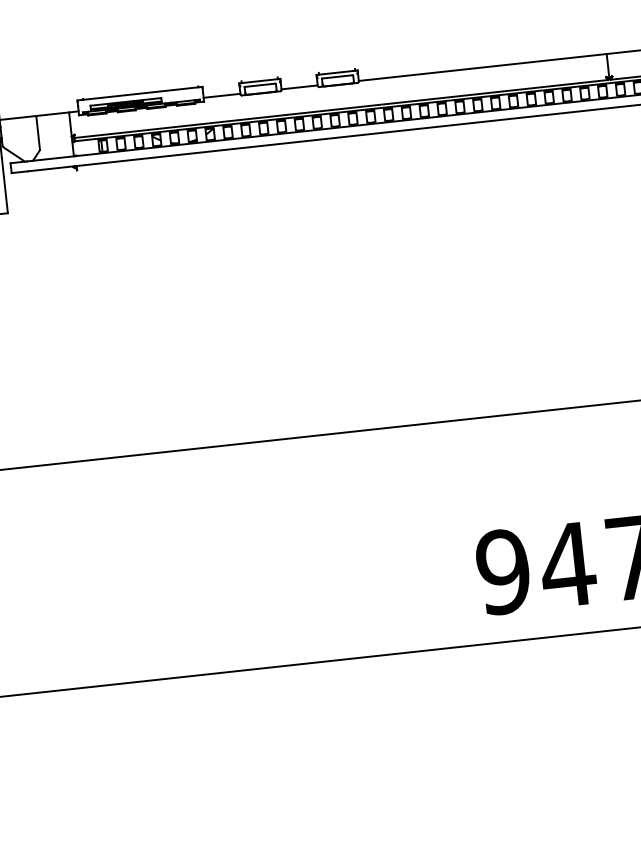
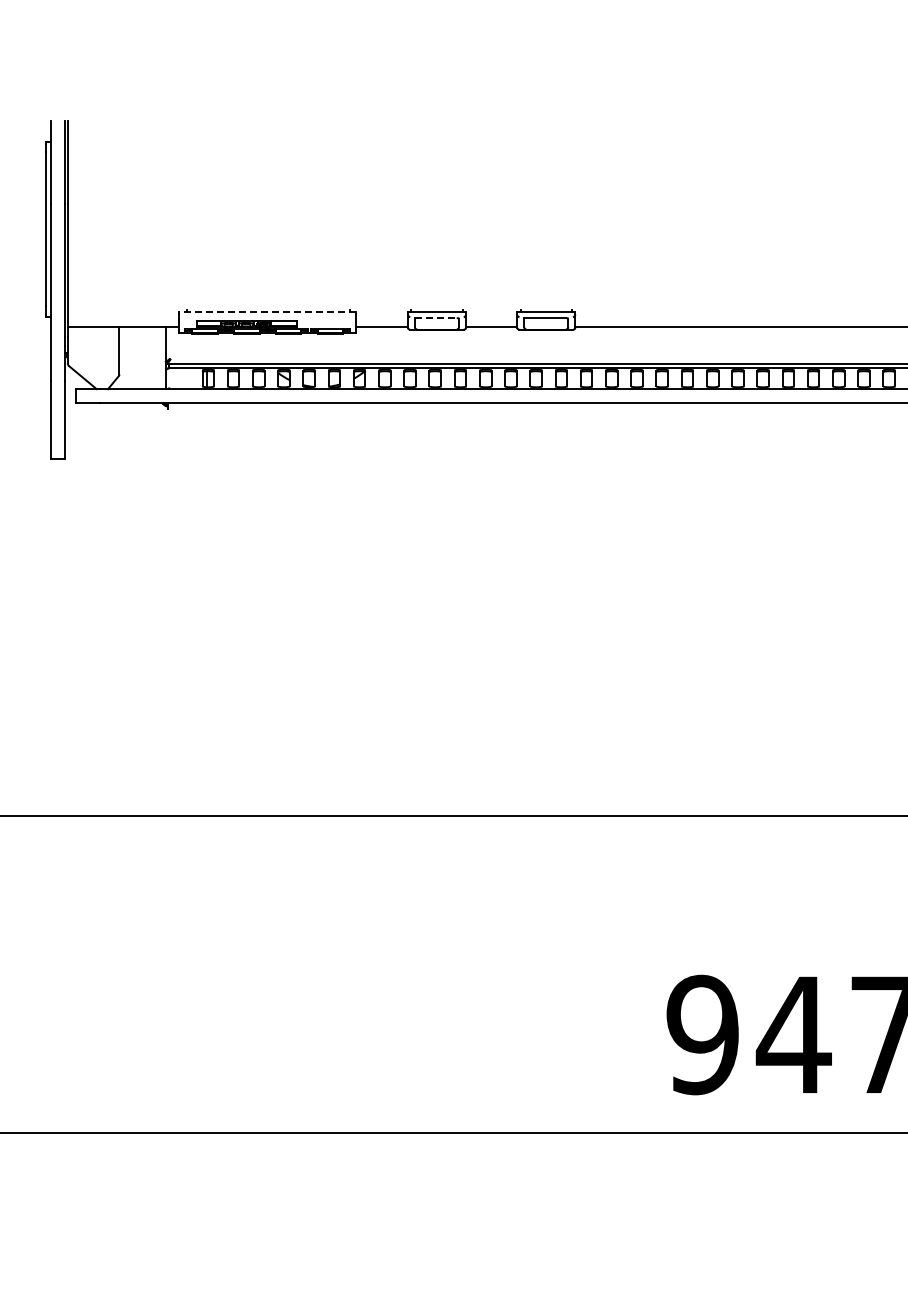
line: (259, 85) -> (435, 318), solid -> dashed
line: (139, 93) -> (267, 311), solid -> dashed

